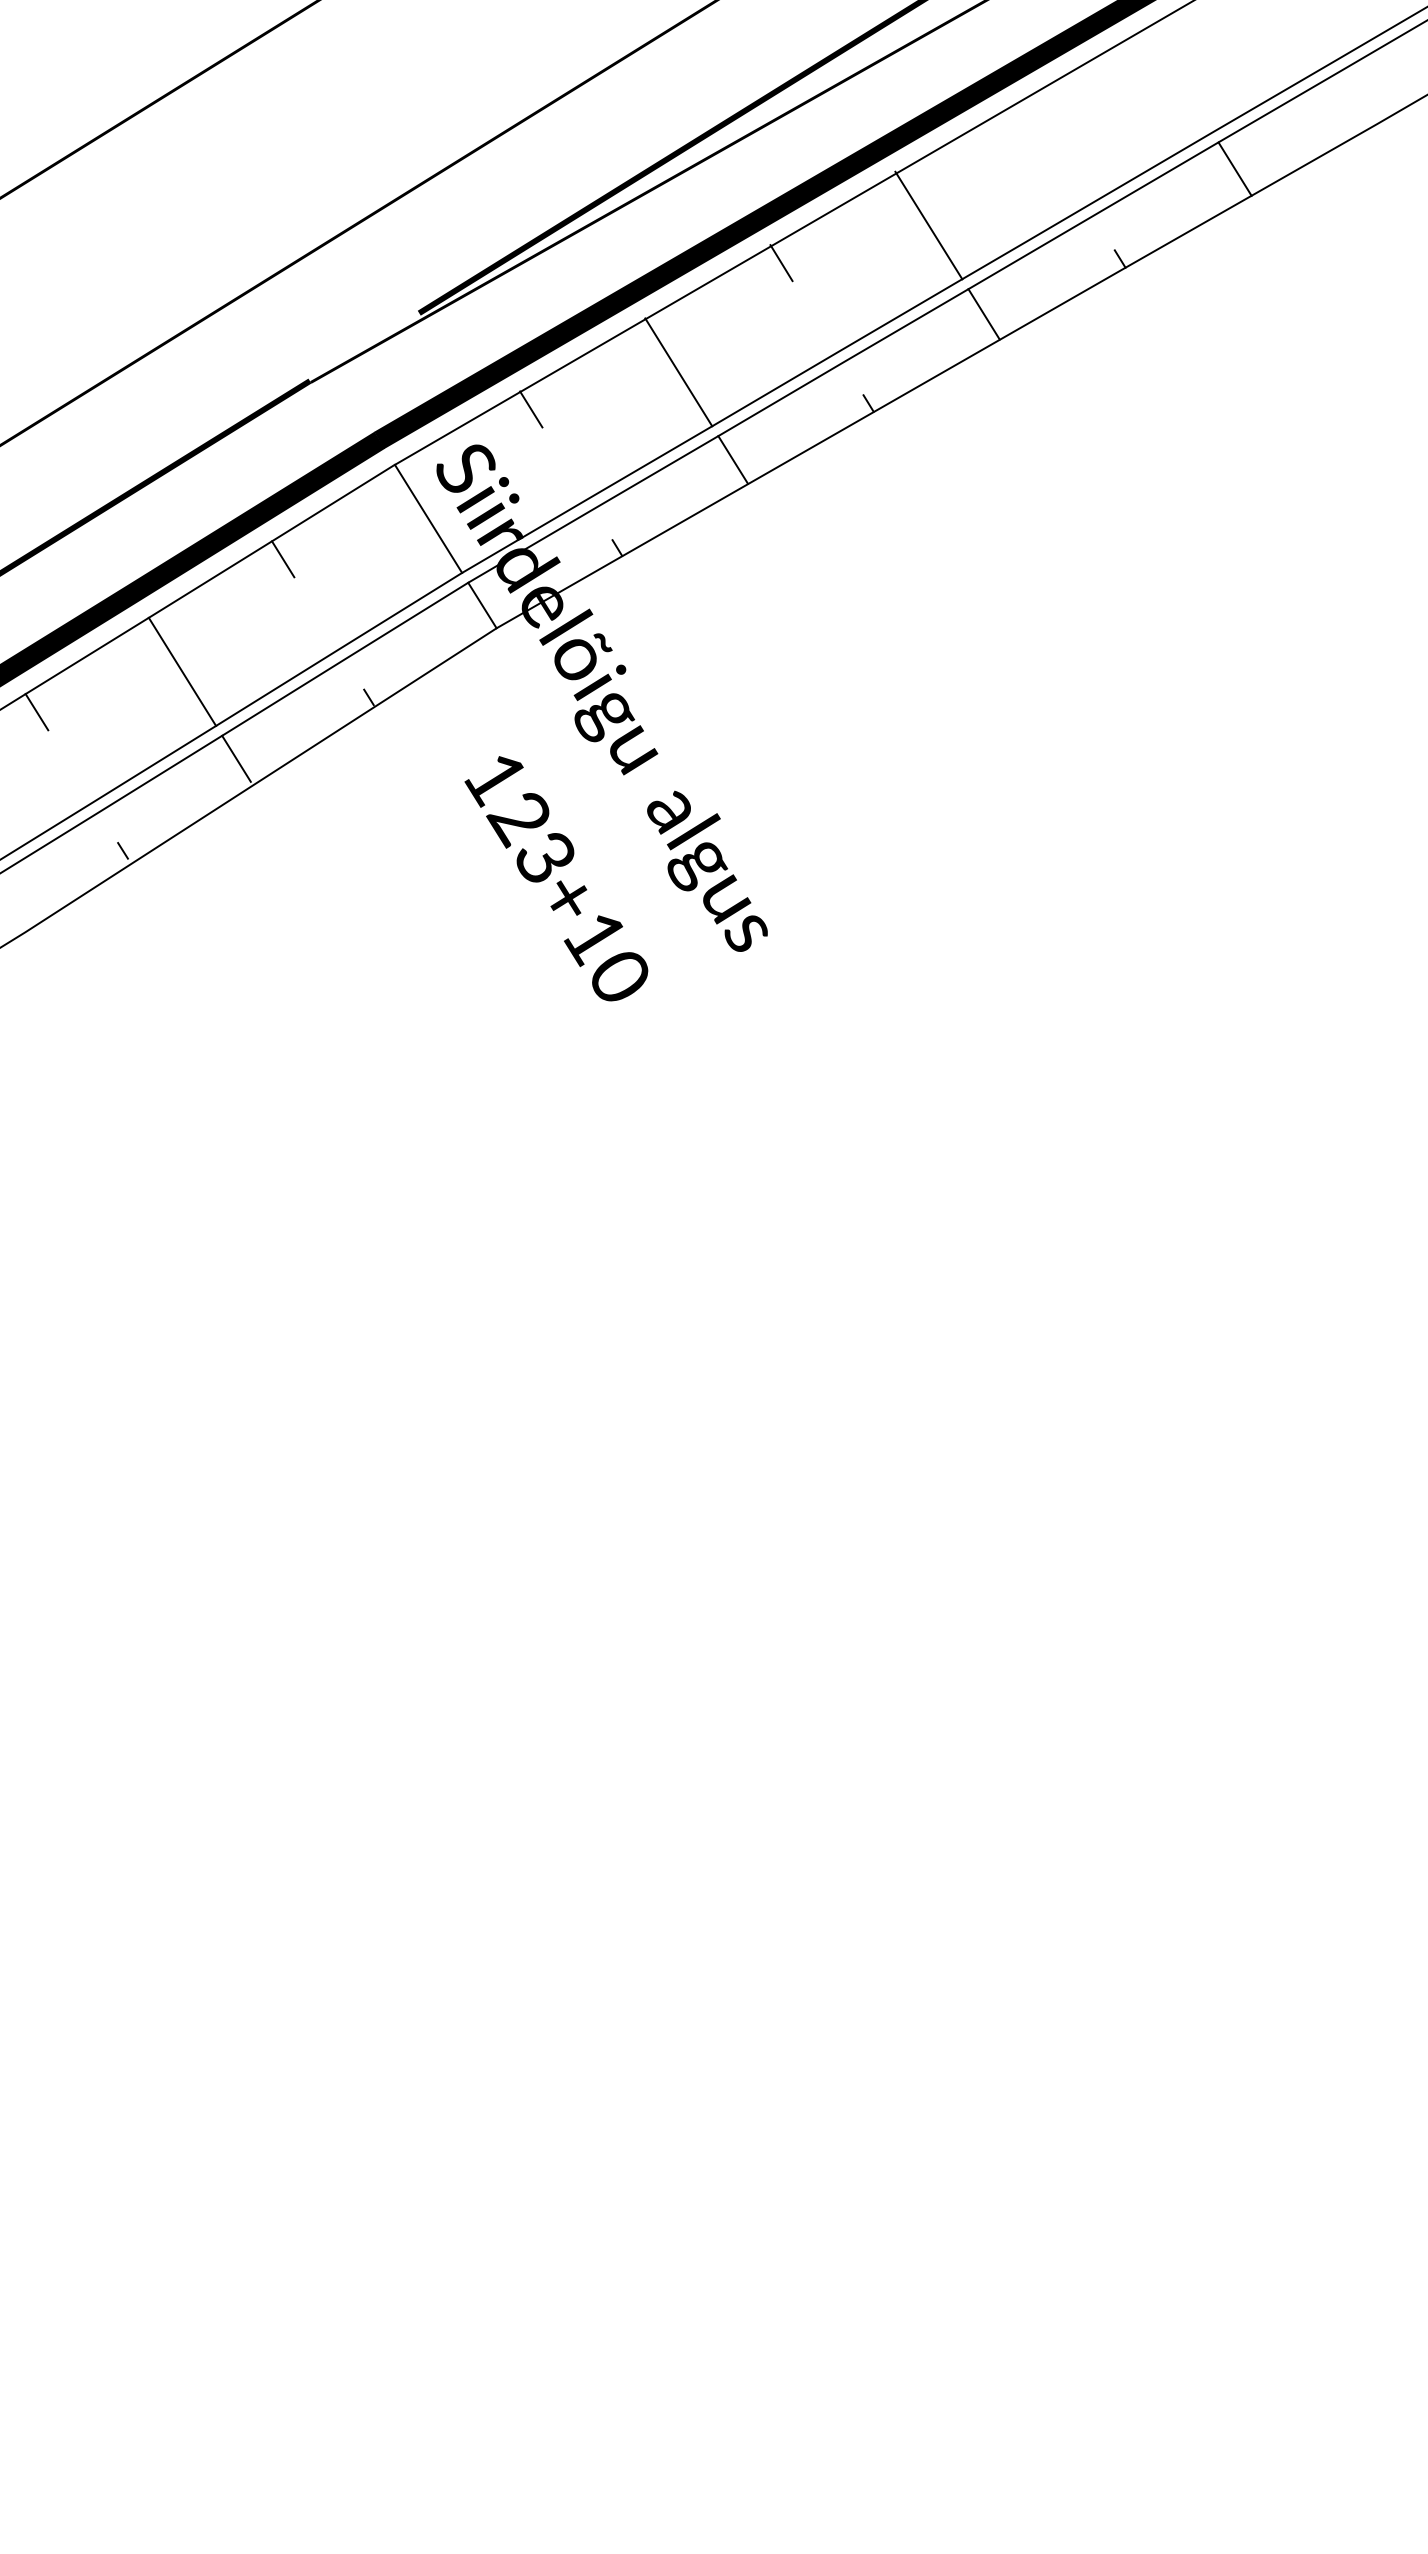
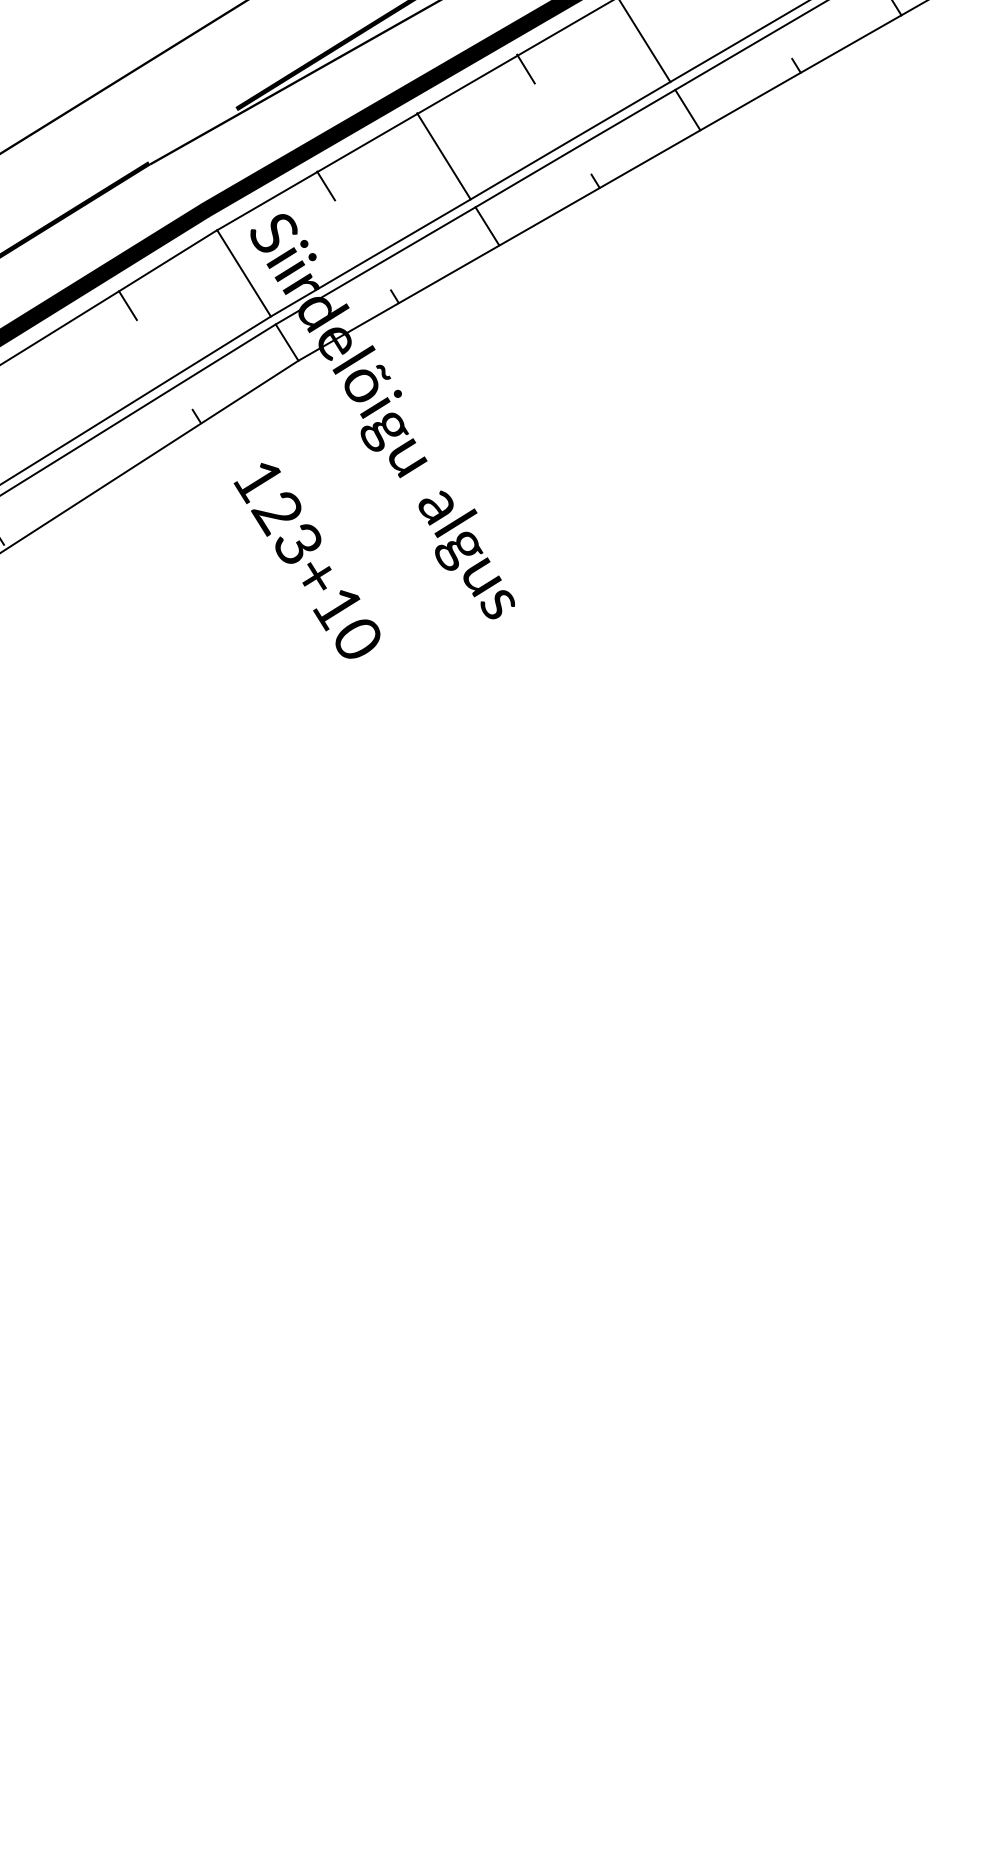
line: (182, 671) -> (47, 395), removed
line: (236, 758) -> (90, 464), removed
text: (556, 878) -> (307, 560), moved

